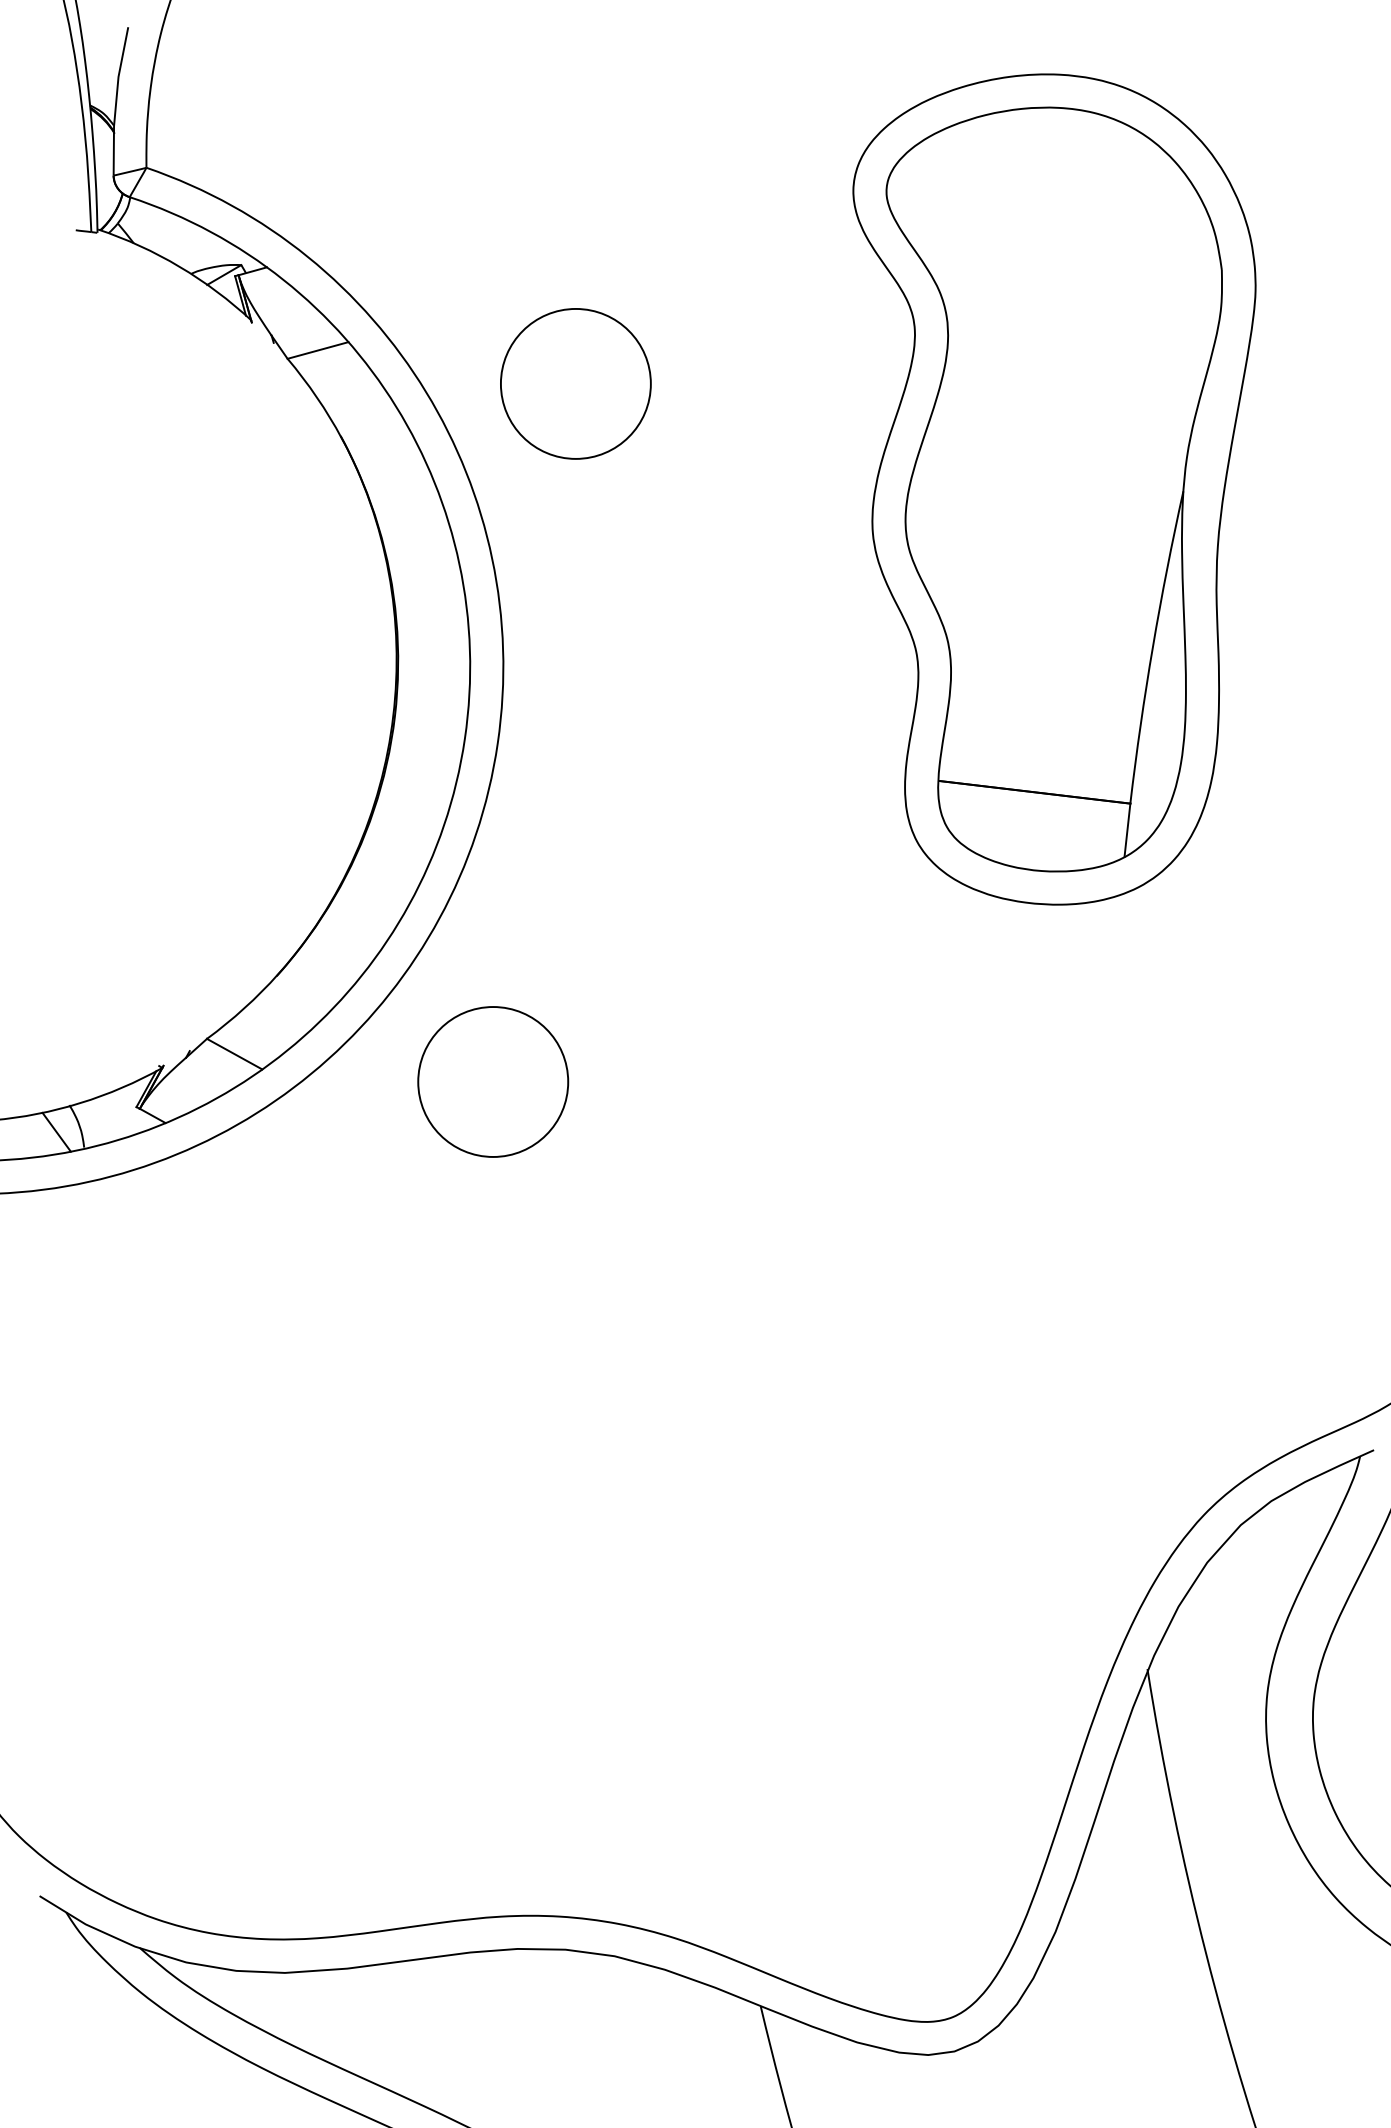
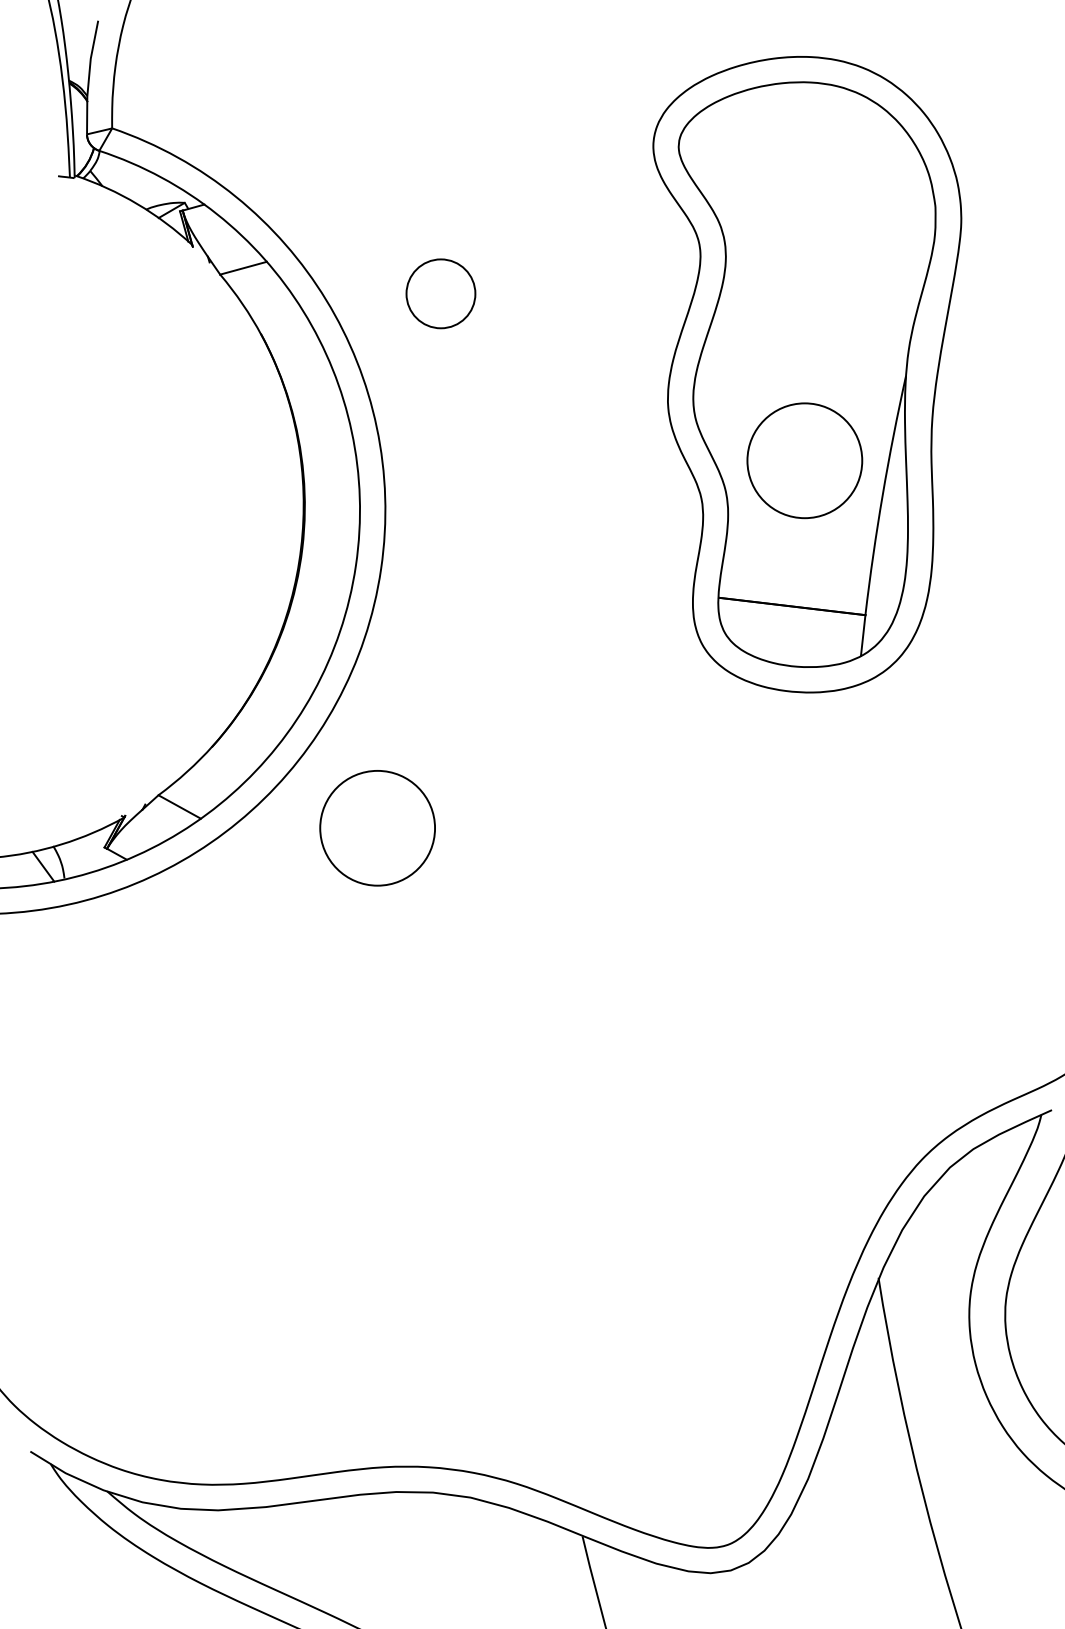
circle: (575, 383) -> (440, 293), size x0.6
circle: (1051, 601) -> (805, 460), added

